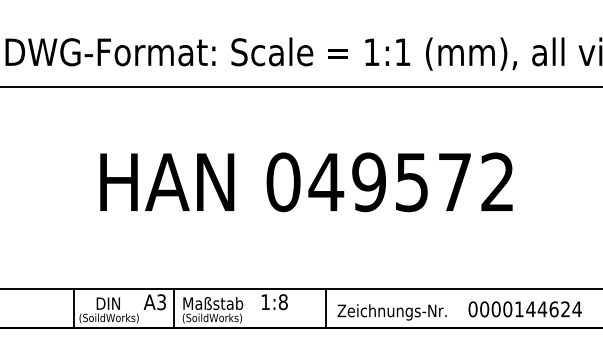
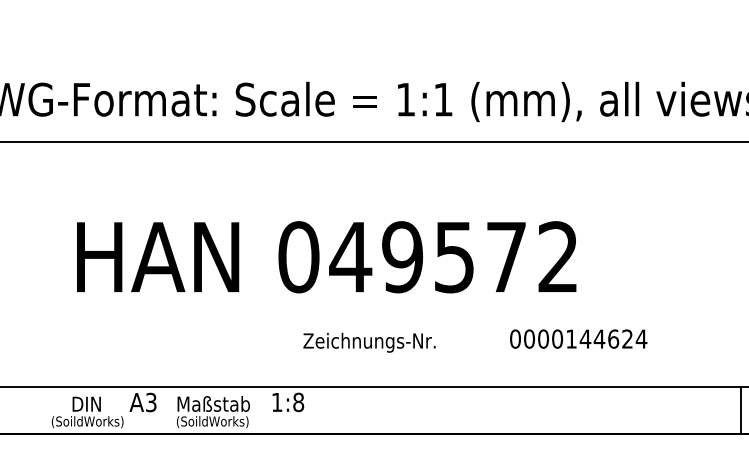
line: (73, 308) -> (44, 409), removed
line: (174, 308) -> (166, 409), removed
line: (326, 308) -> (350, 409), removed
text: (525, 308) -> (578, 338), moved
text: (392, 312) -> (369, 342), moved

